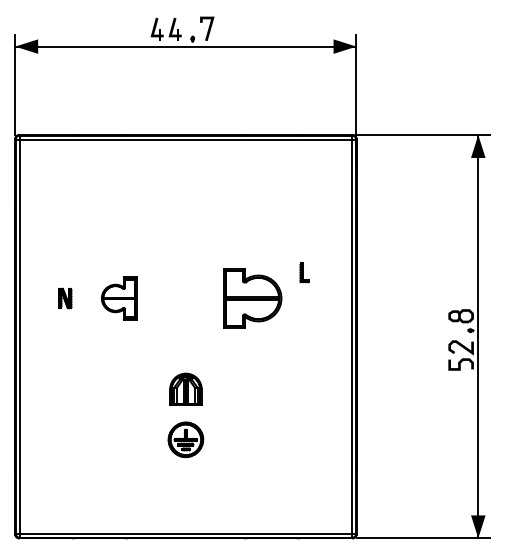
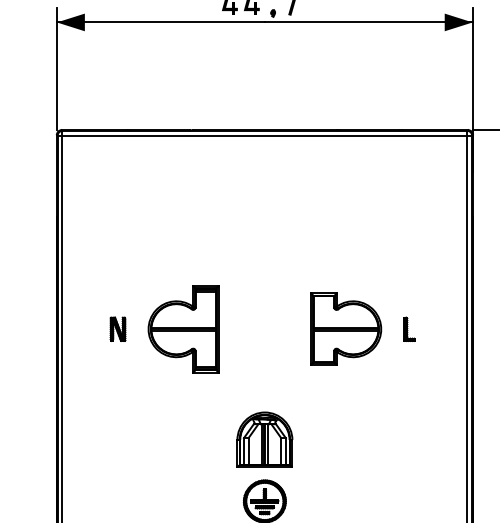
part: (304, 272) -> (409, 329), moved
part: (118, 298) -> (182, 329), size x1.67
part: (185, 389) -> (264, 440), size x1.43

